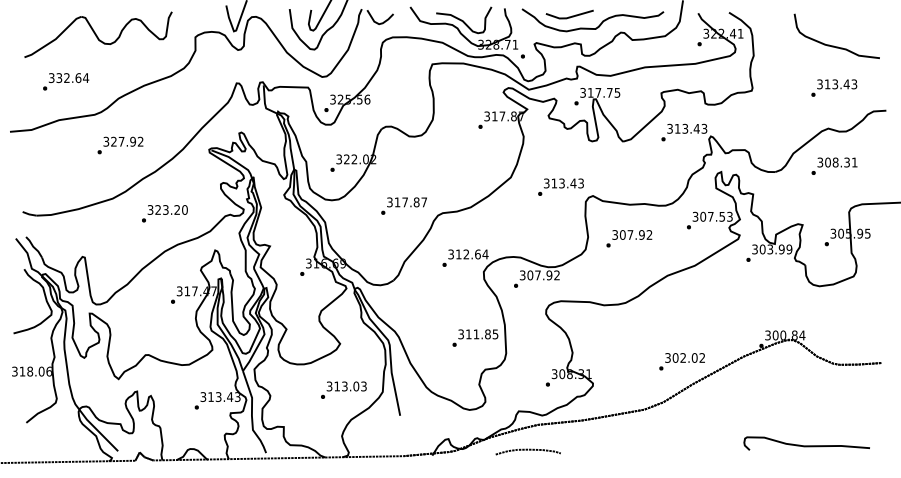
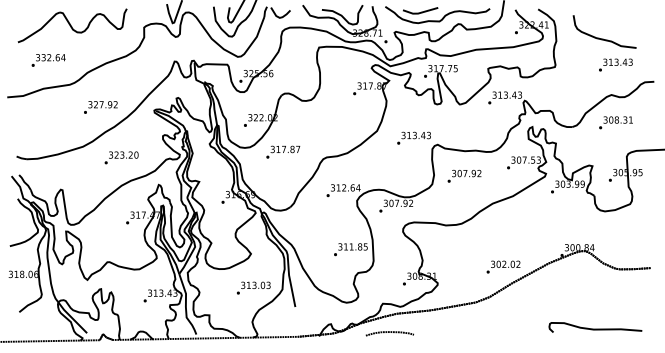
curve: (835, 45) -> (603, 38), moved
text: (120, 145) -> (100, 107), moved
text: (404, 205) -> (283, 151), moved

